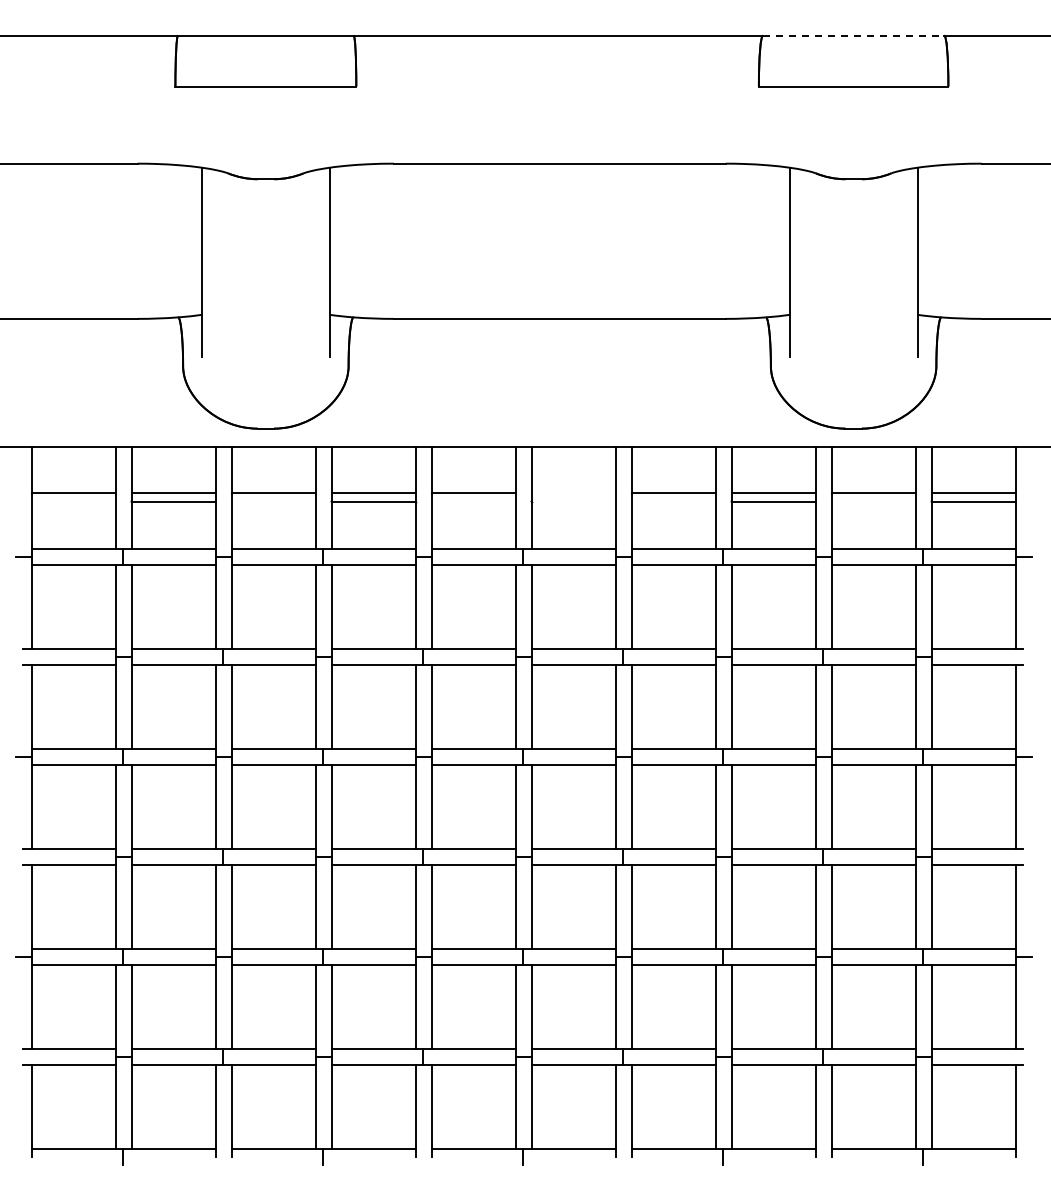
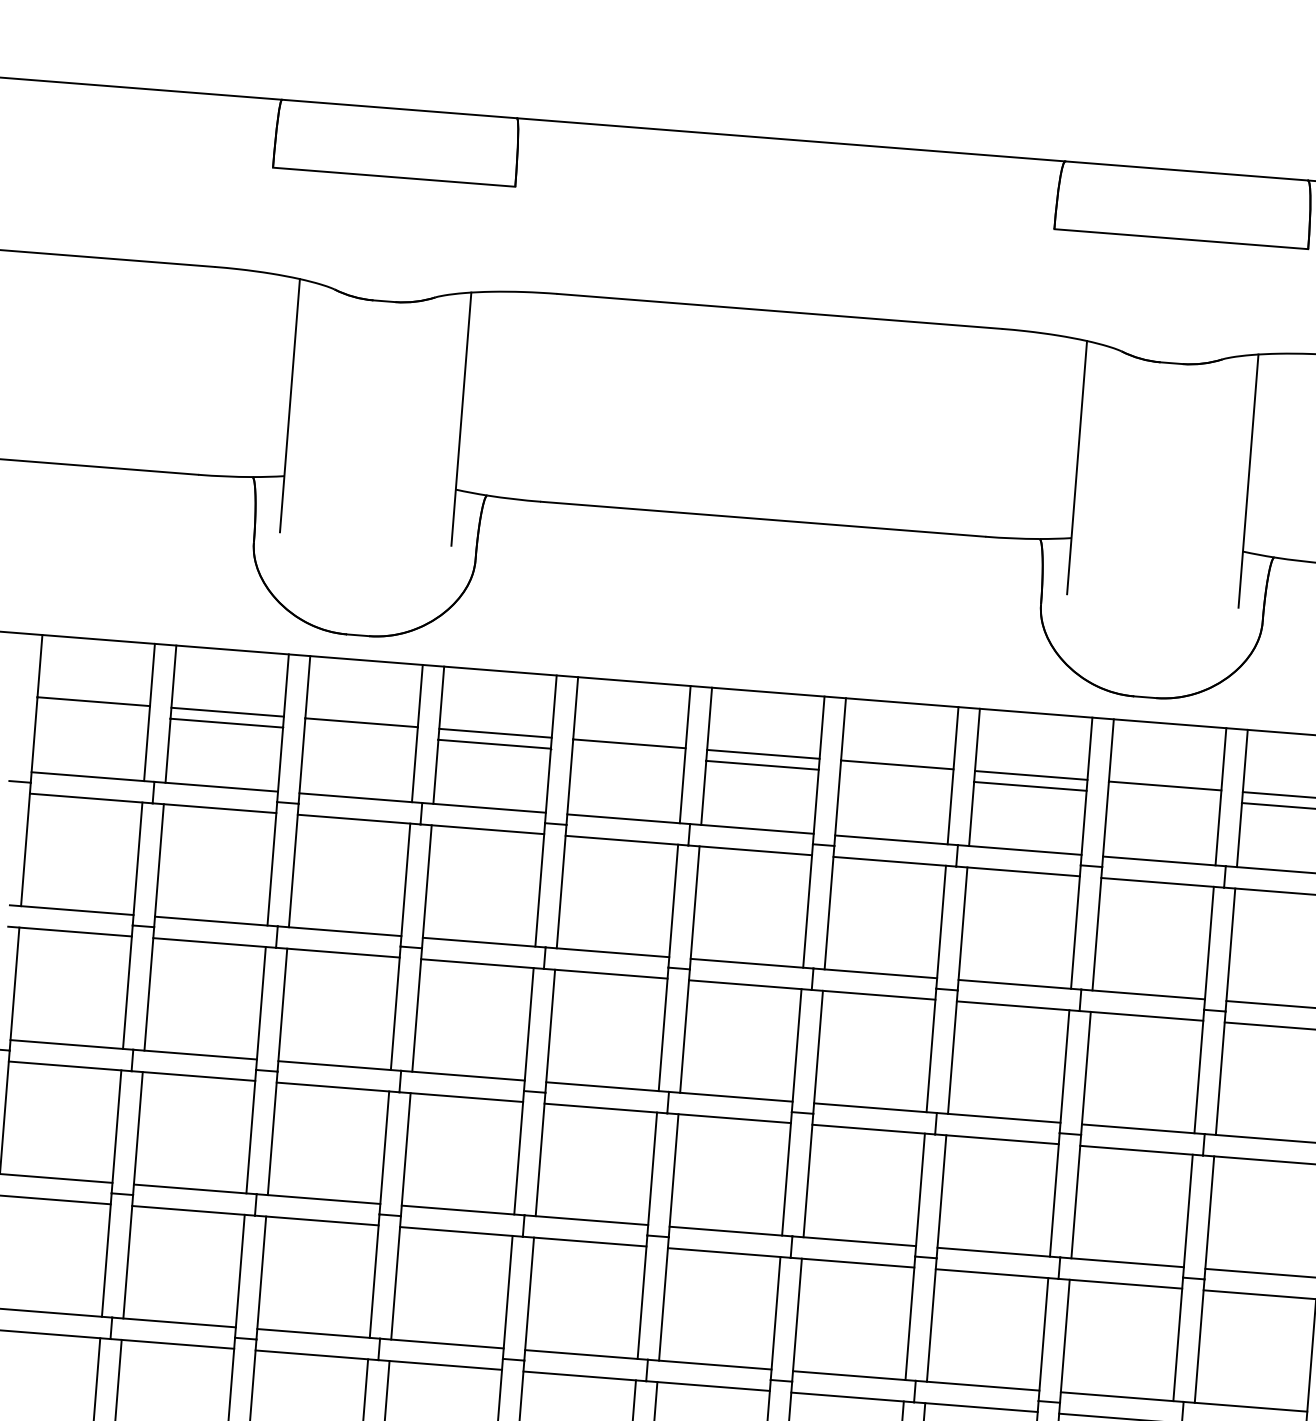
line: (853, 35) -> (1186, 170), dashed -> solid
line: (573, 493) -> (763, 754), added
line: (573, 501) -> (762, 765), added

